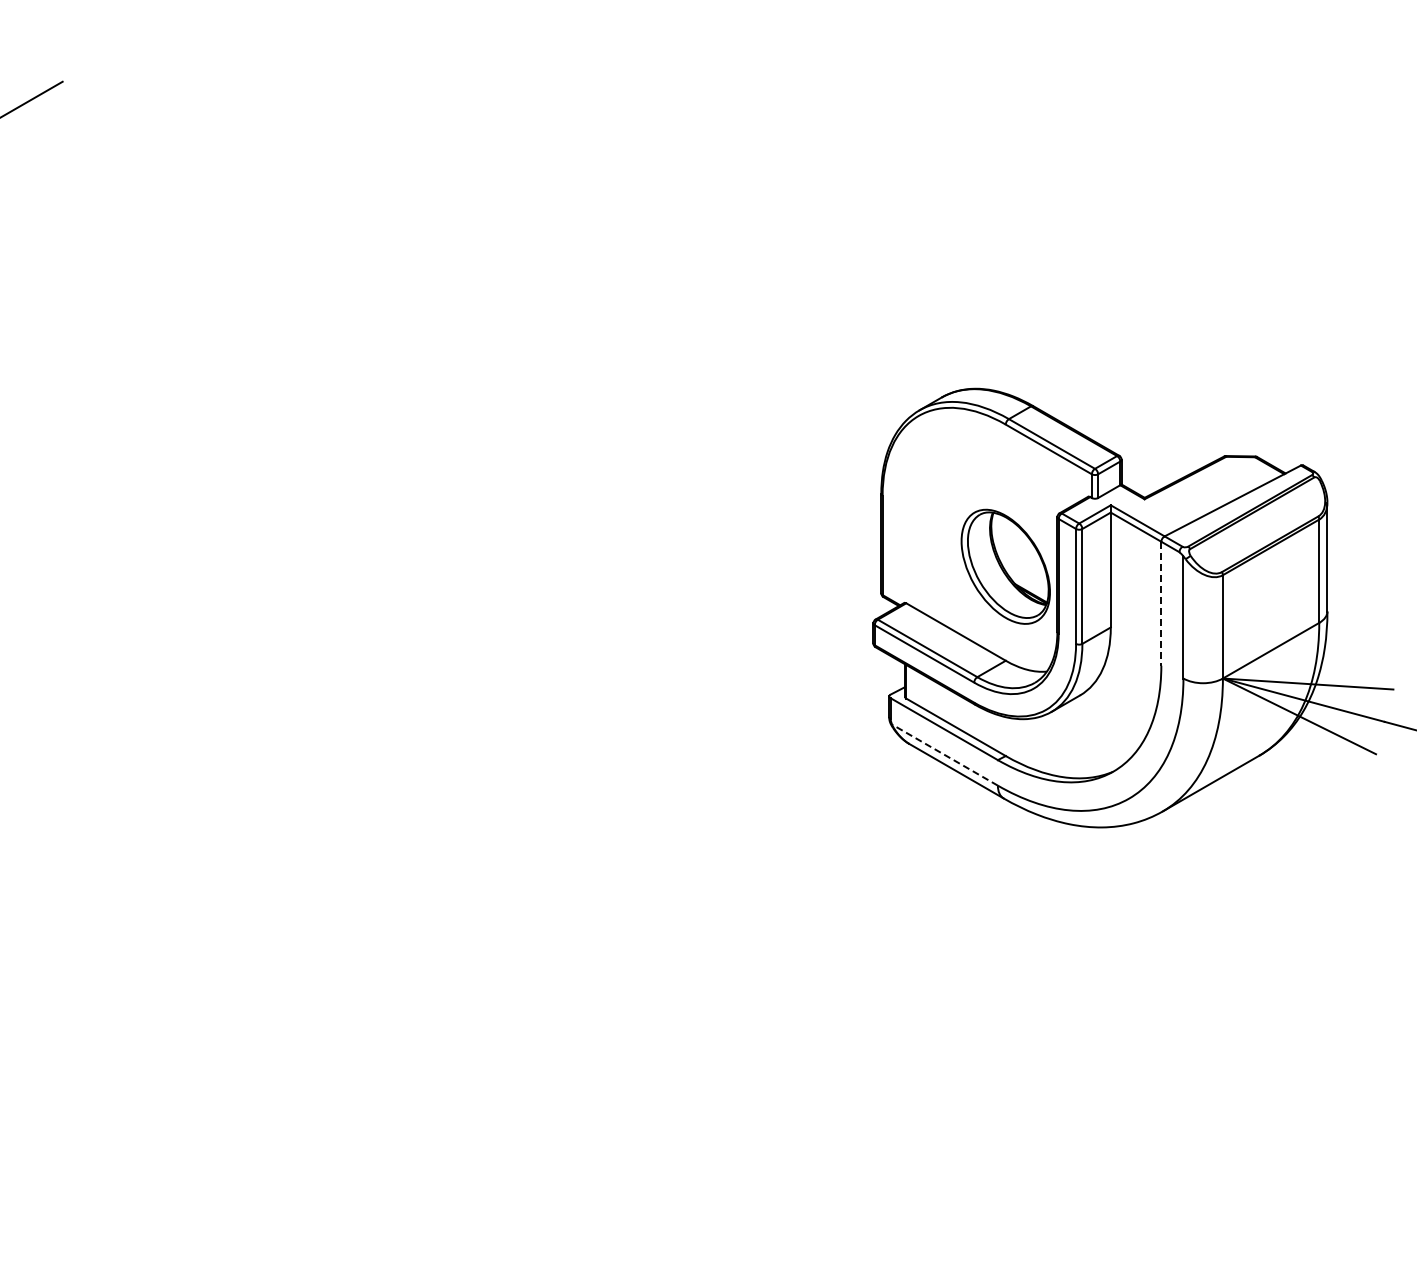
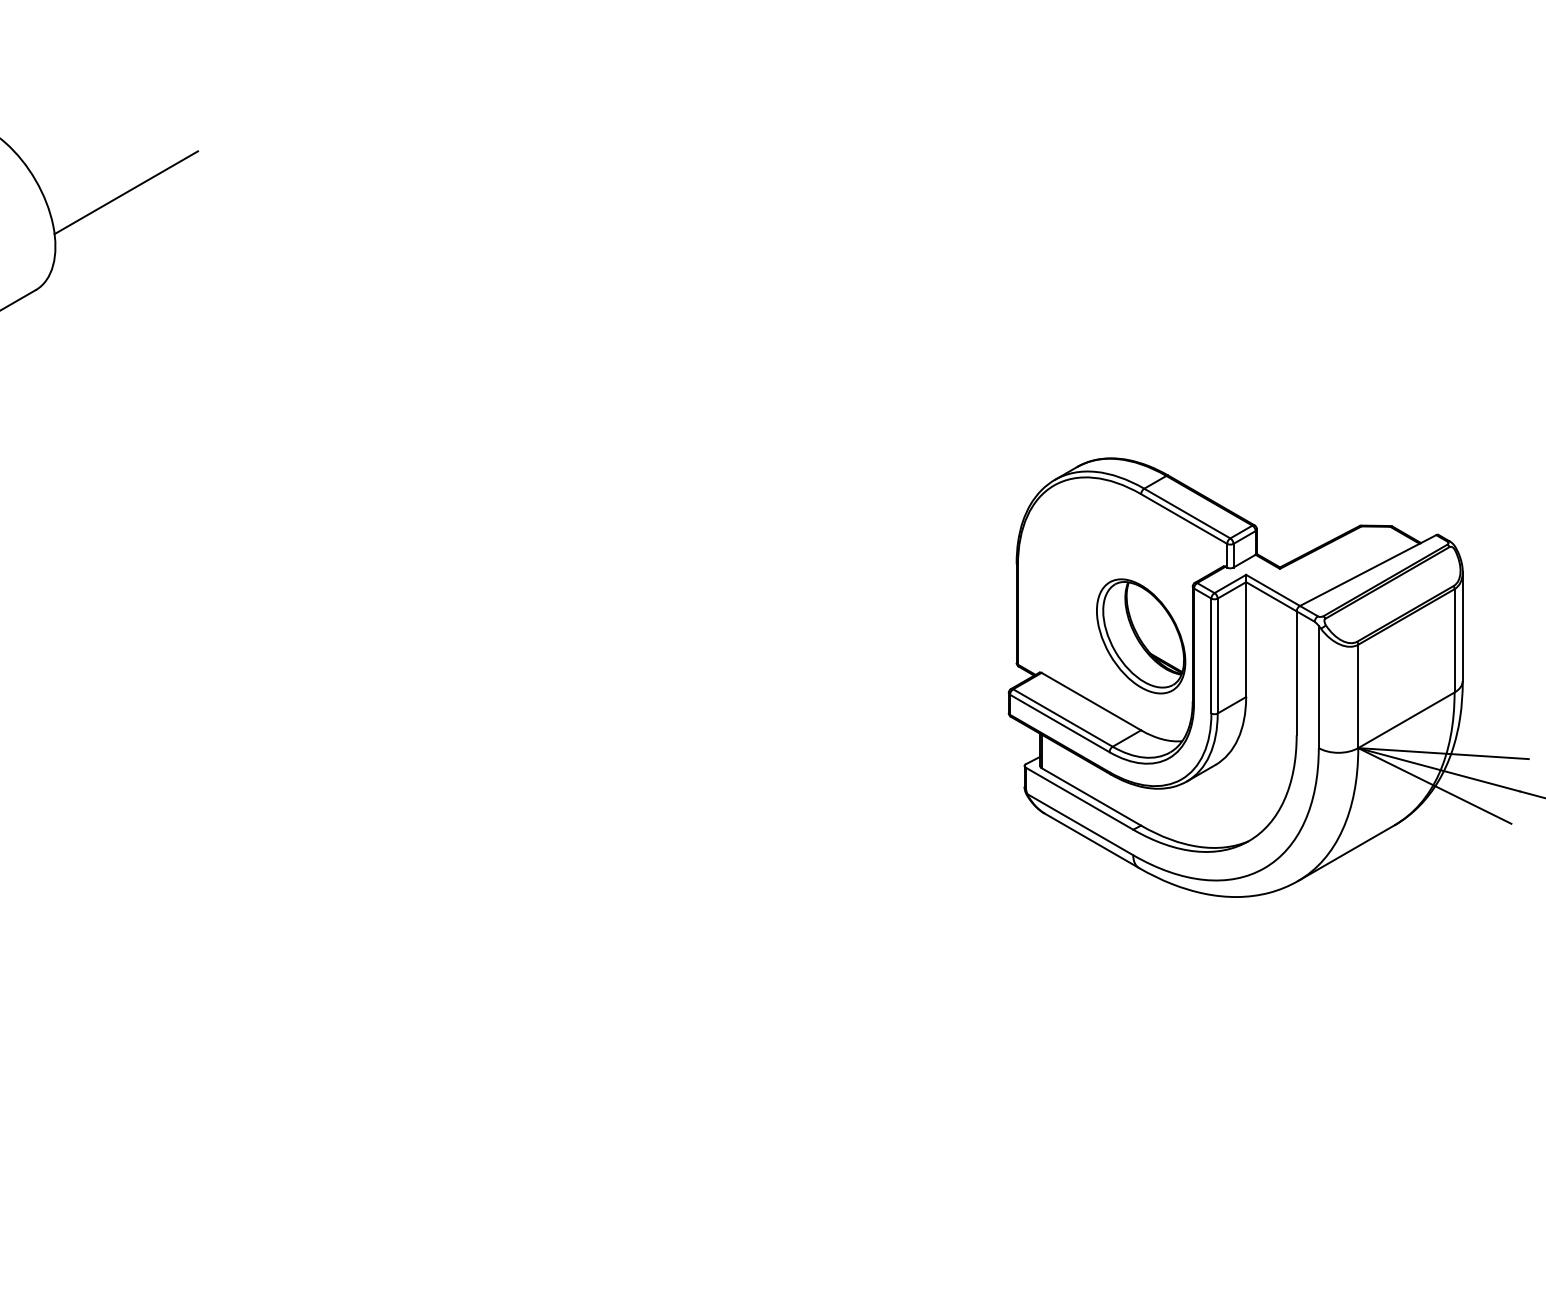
line: (1161, 603) -> (1296, 673), dashed -> solid
line: (944, 754) -> (1079, 824), dashed -> solid

